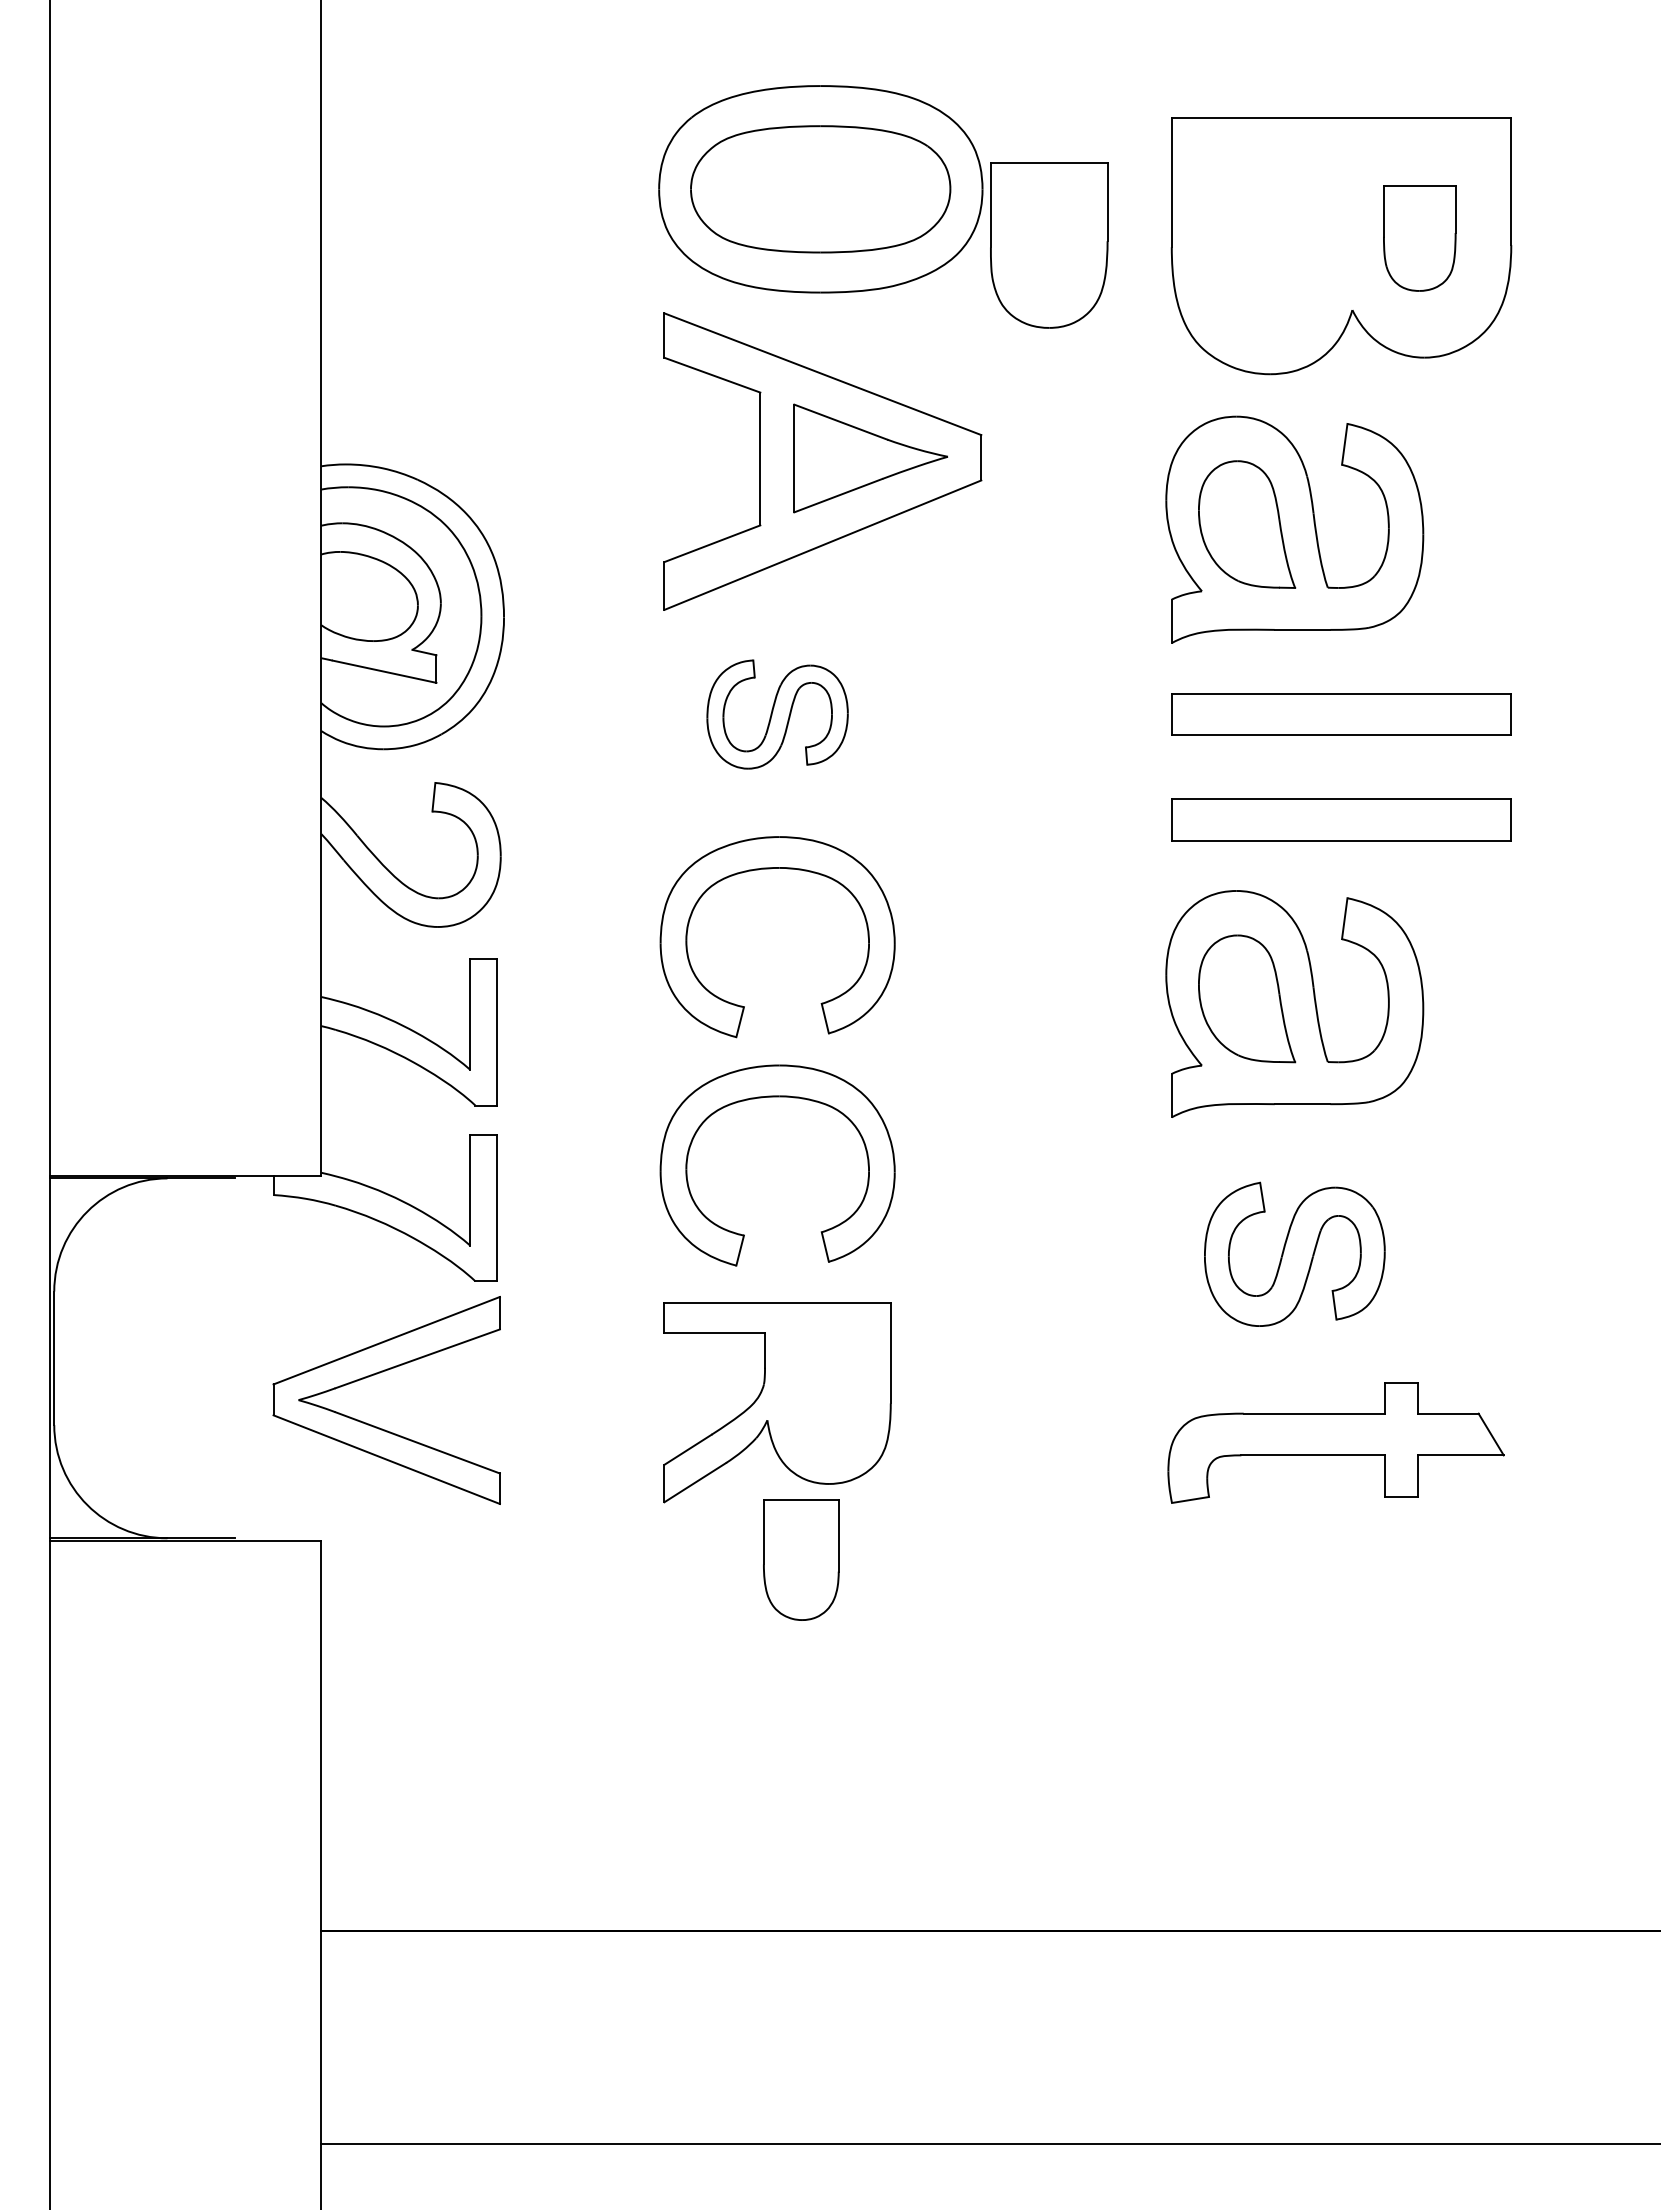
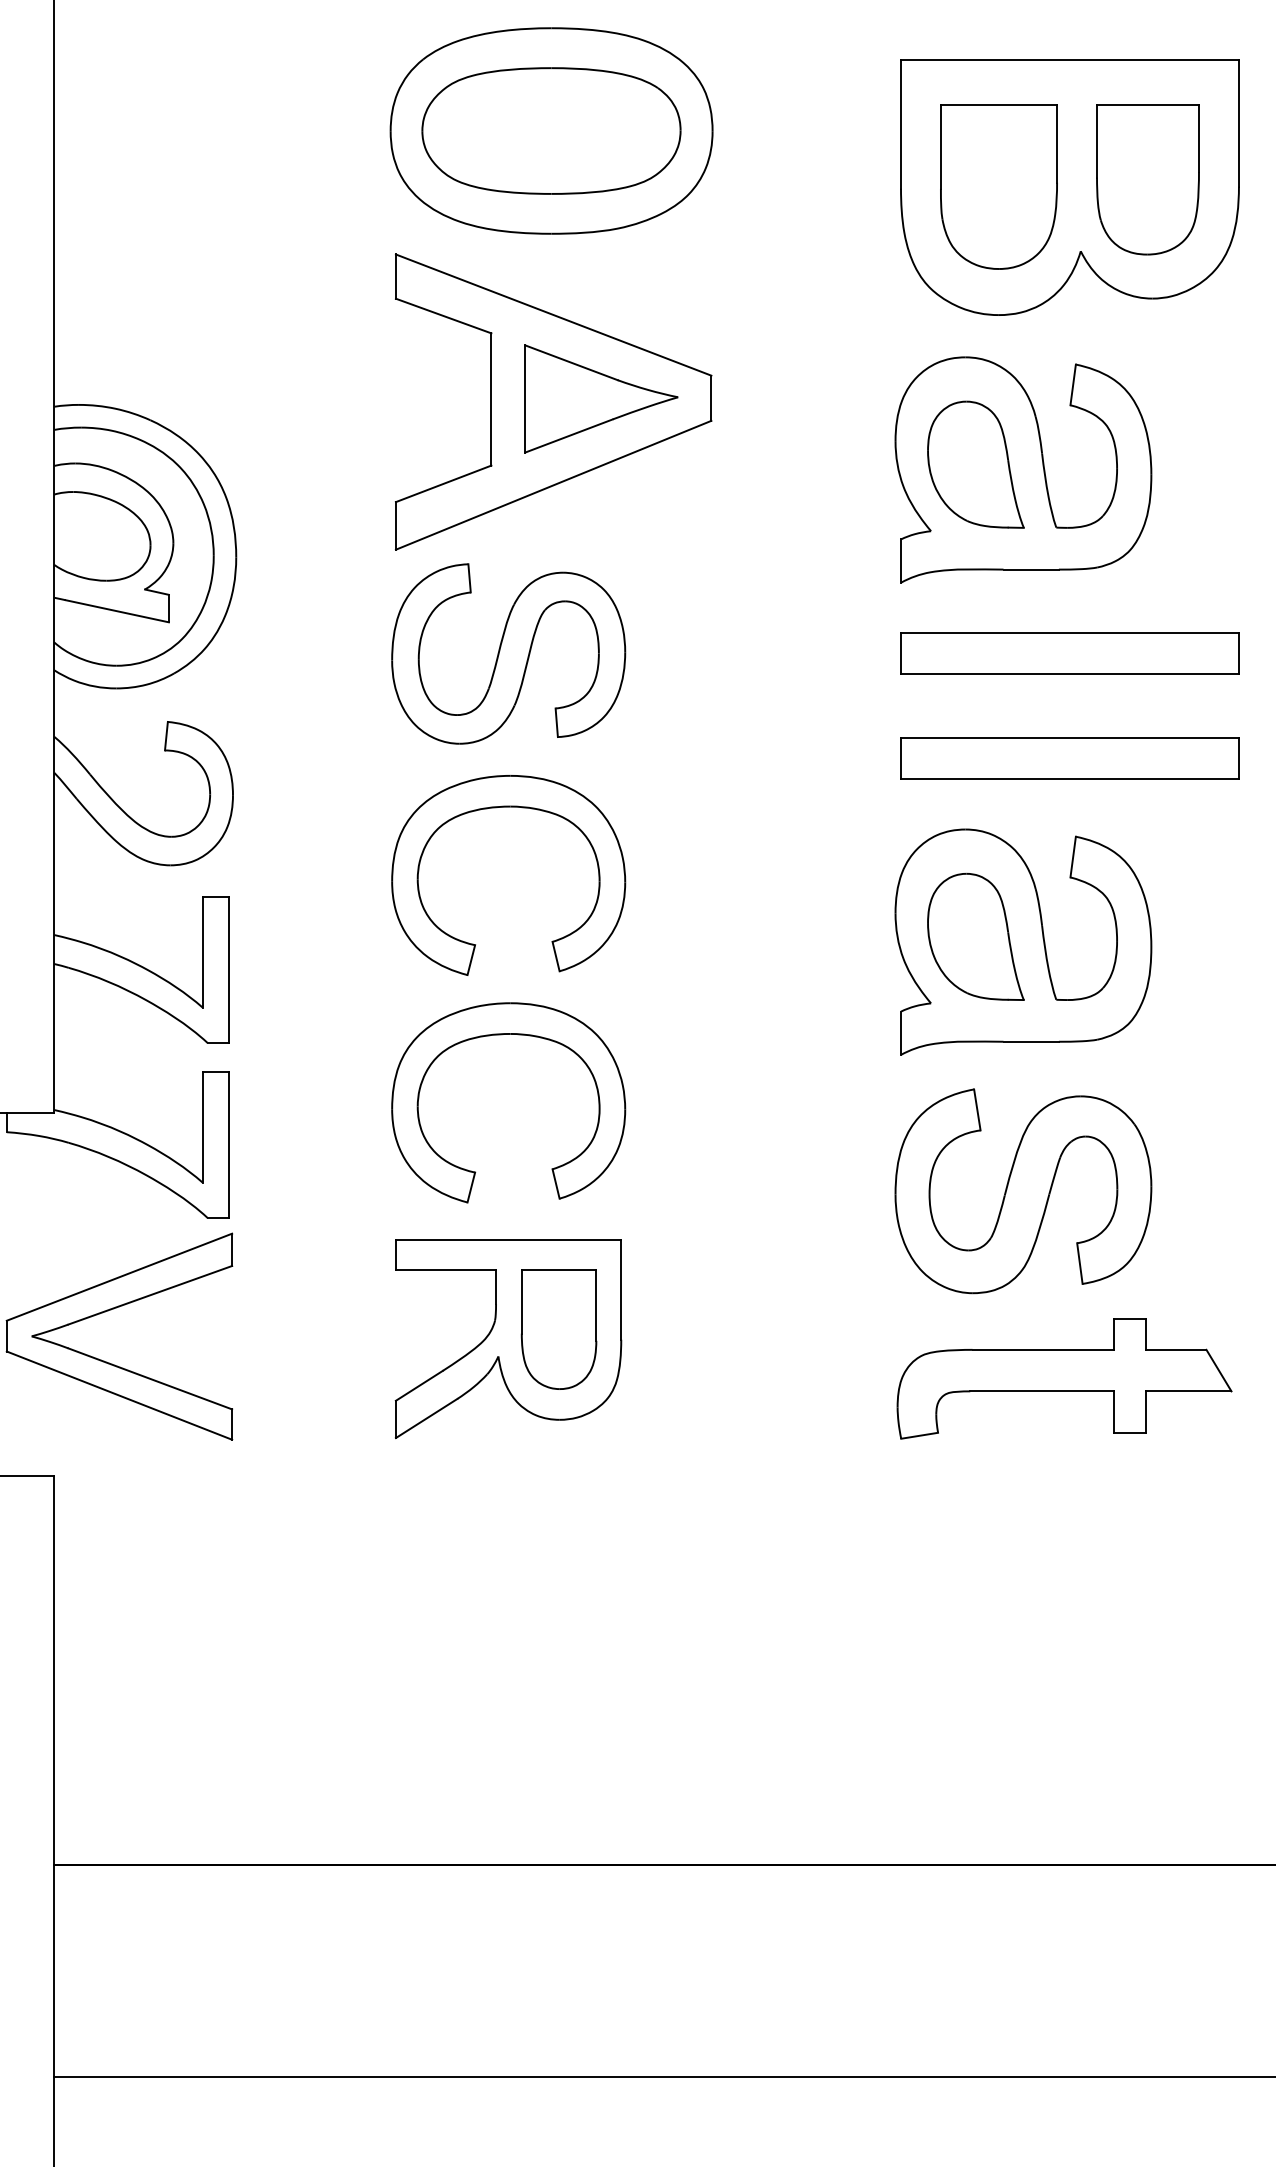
part: (1419, 238) -> (1147, 179), size x1.43
part: (1049, 245) -> (999, 186), moved
part: (777, 714) -> (508, 653), size x1.67
part: (1294, 1254) -> (1023, 1191), size x1.43
part: (801, 1559) -> (559, 1328), moved

